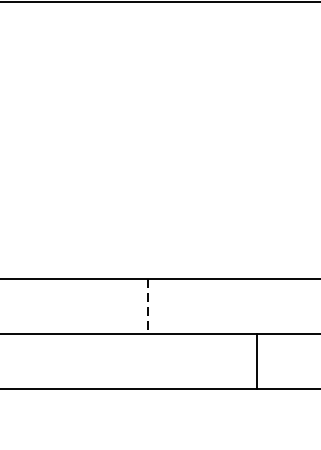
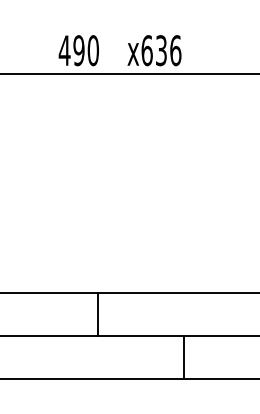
line: (147, 307) -> (97, 314), dashed -> solid

